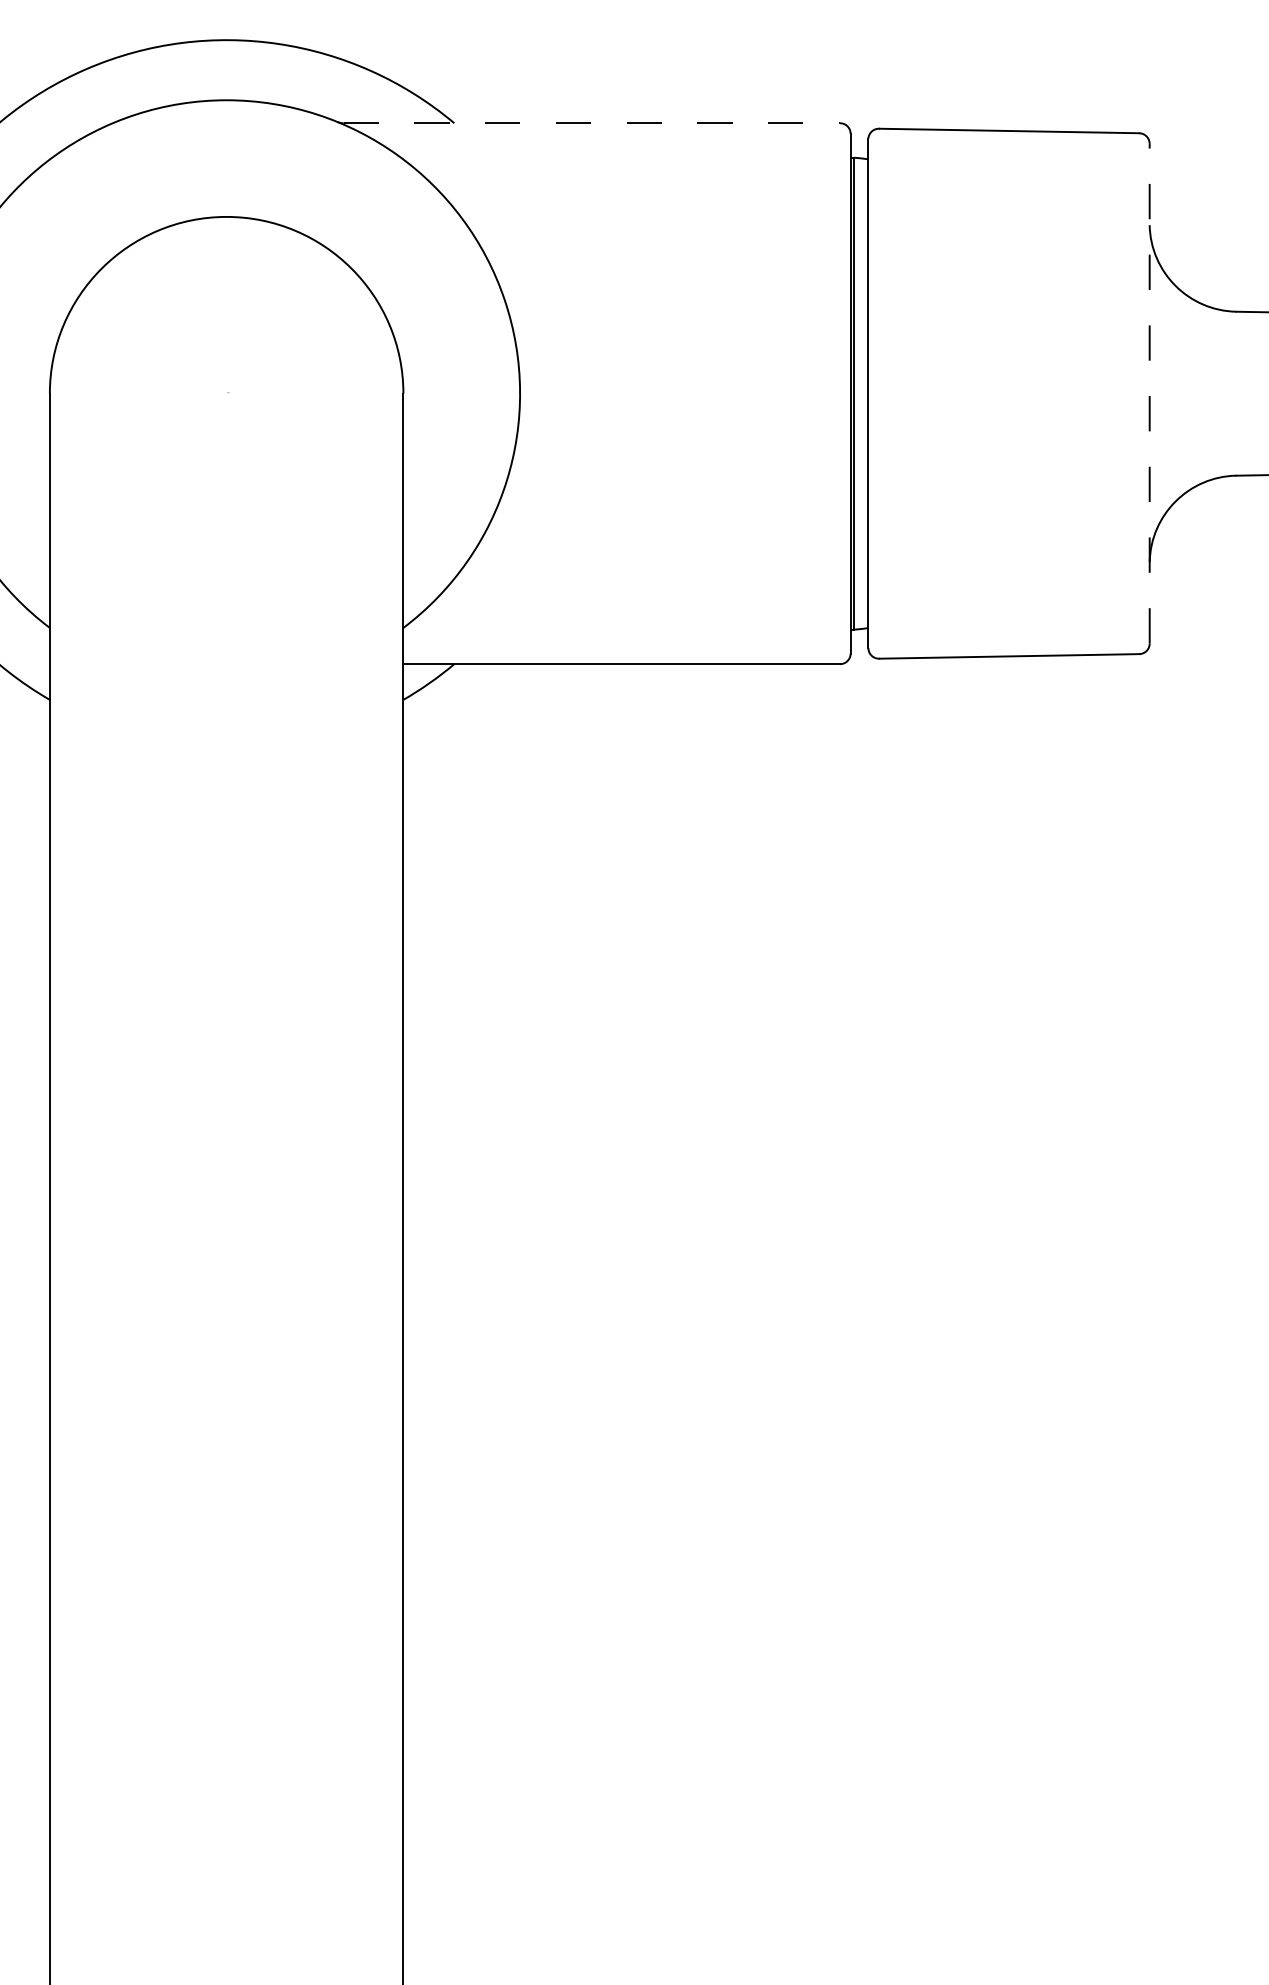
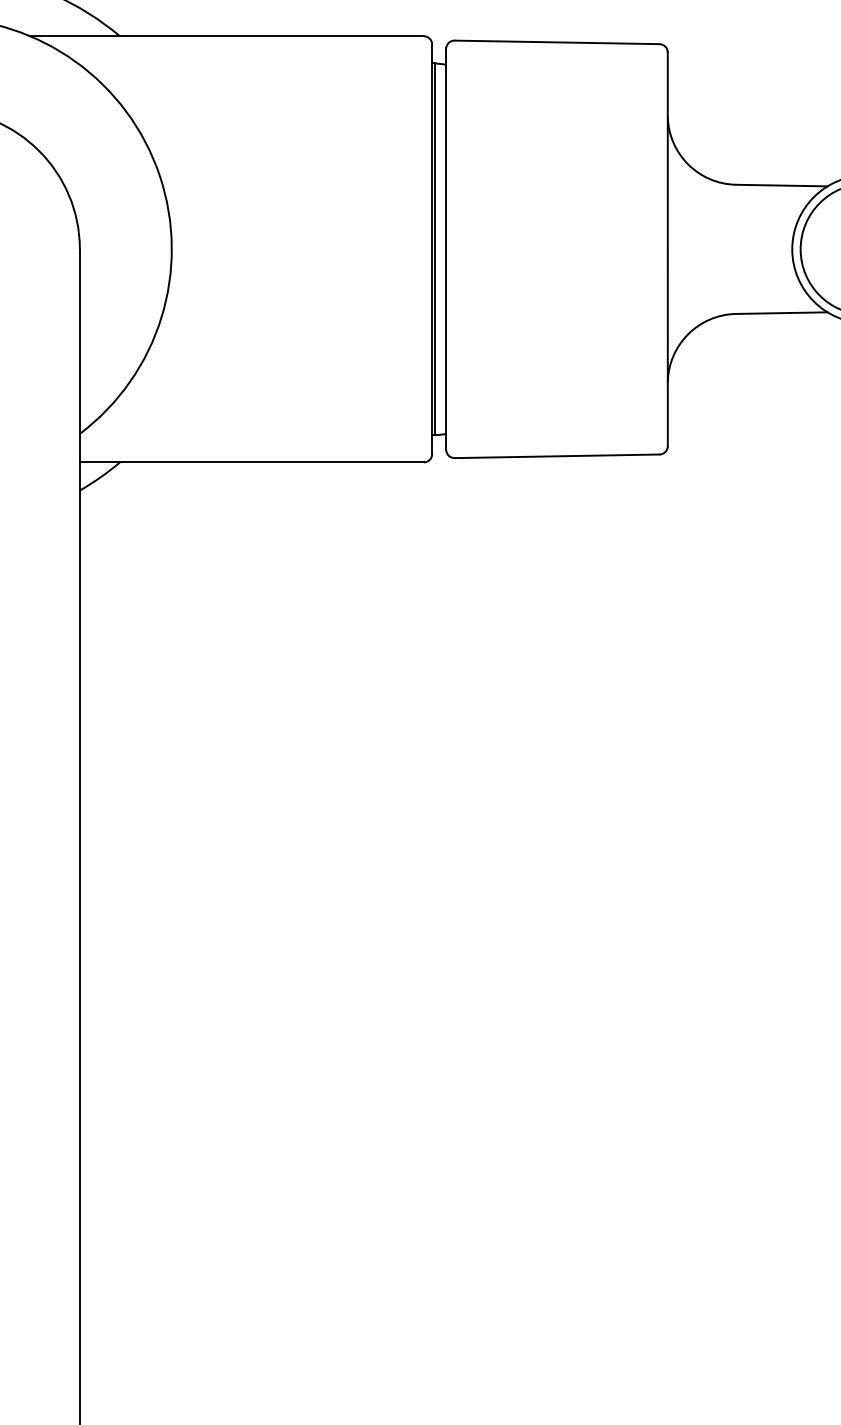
line: (592, 123) -> (228, 36), dashed -> solid
line: (1149, 393) -> (667, 249), dashed -> solid

